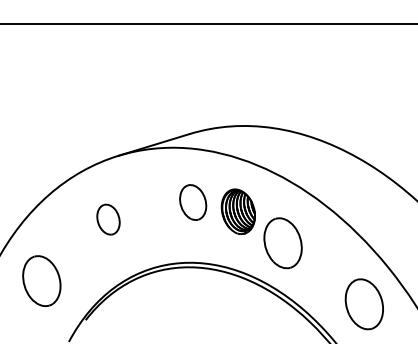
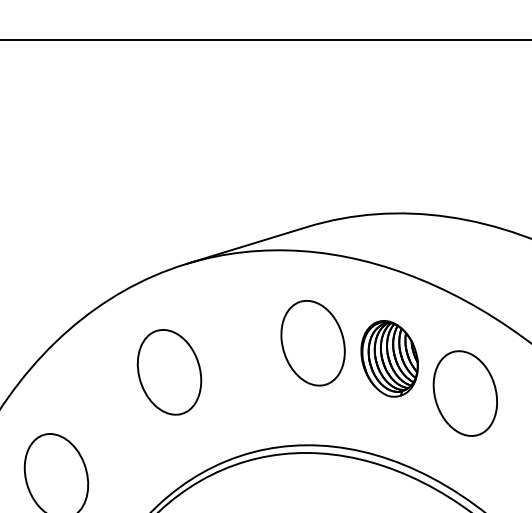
part: (192, 202) -> (311, 343), size x1.43
part: (108, 219) -> (169, 371), size x1.67
part: (282, 243) -> (464, 393), moved

